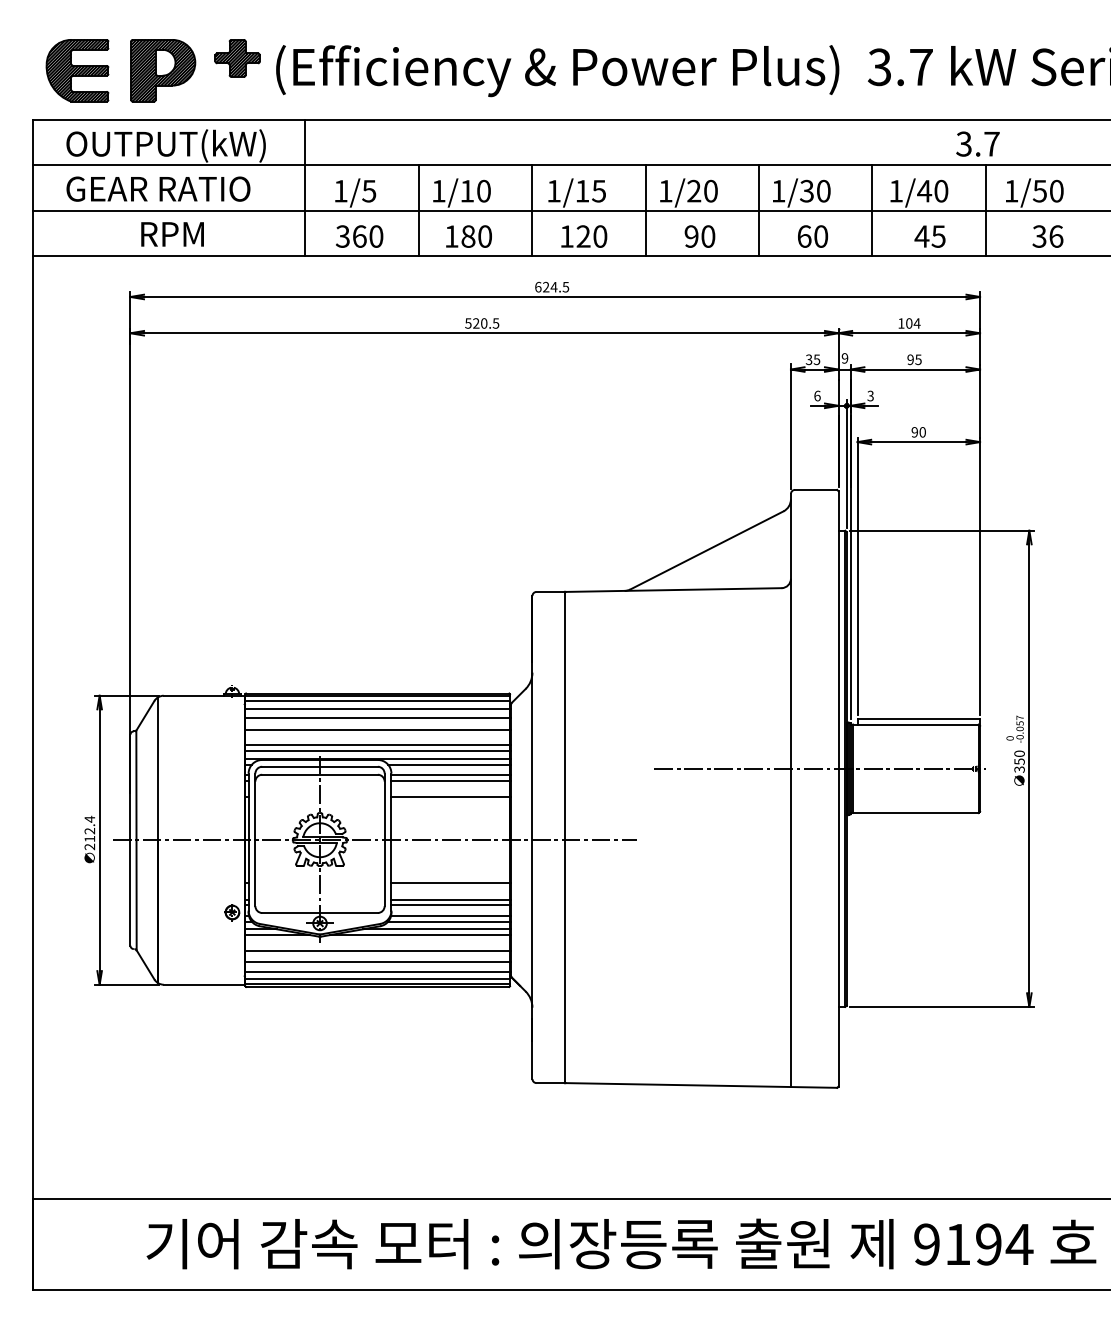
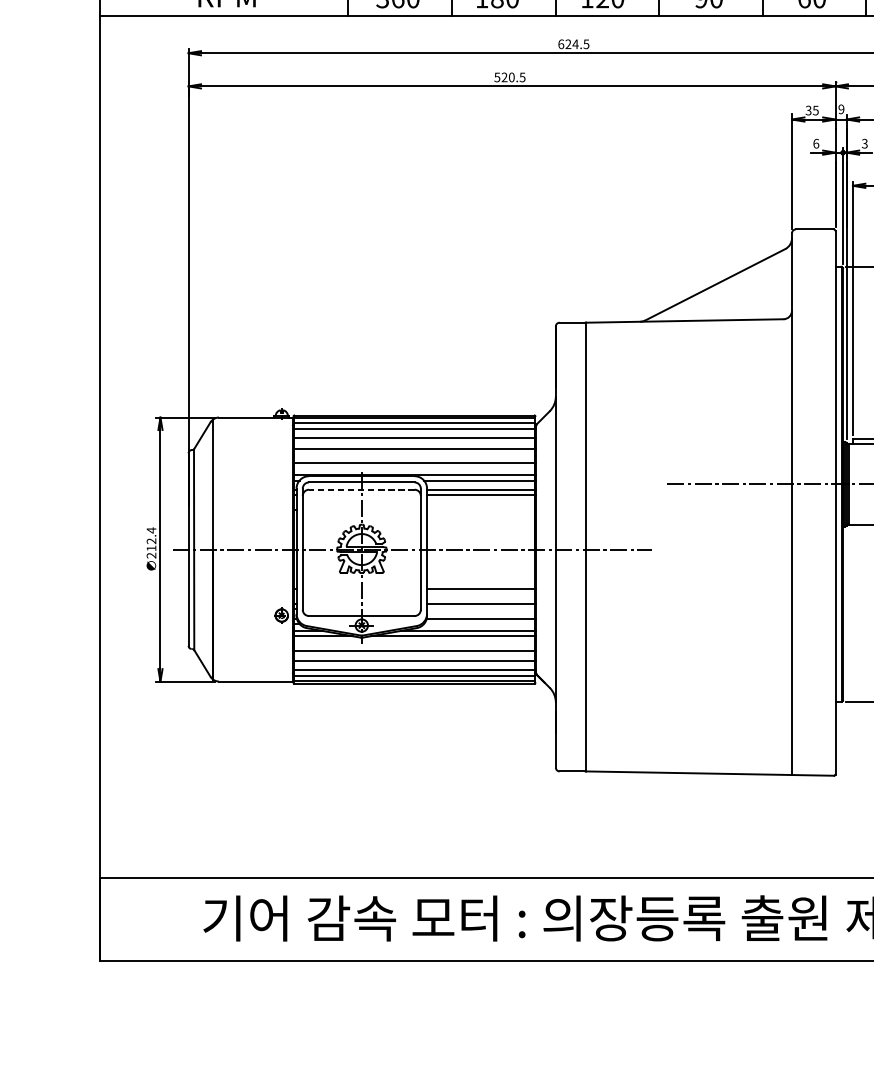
line: (377, 751) -> (414, 468), removed
line: (320, 774) -> (362, 489), solid -> dashed
line: (450, 797) -> (481, 510), removed
line: (450, 905) -> (481, 609), removed
line: (449, 921) -> (480, 623), removed

